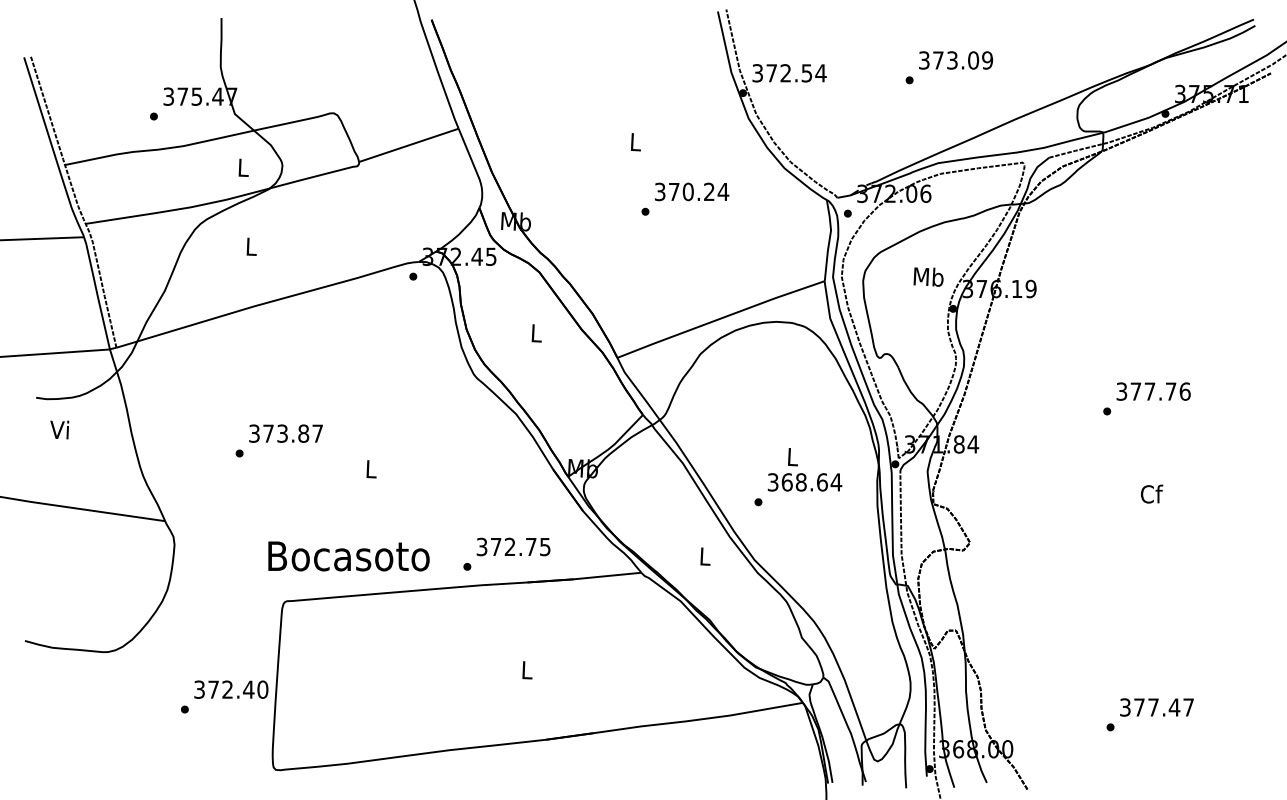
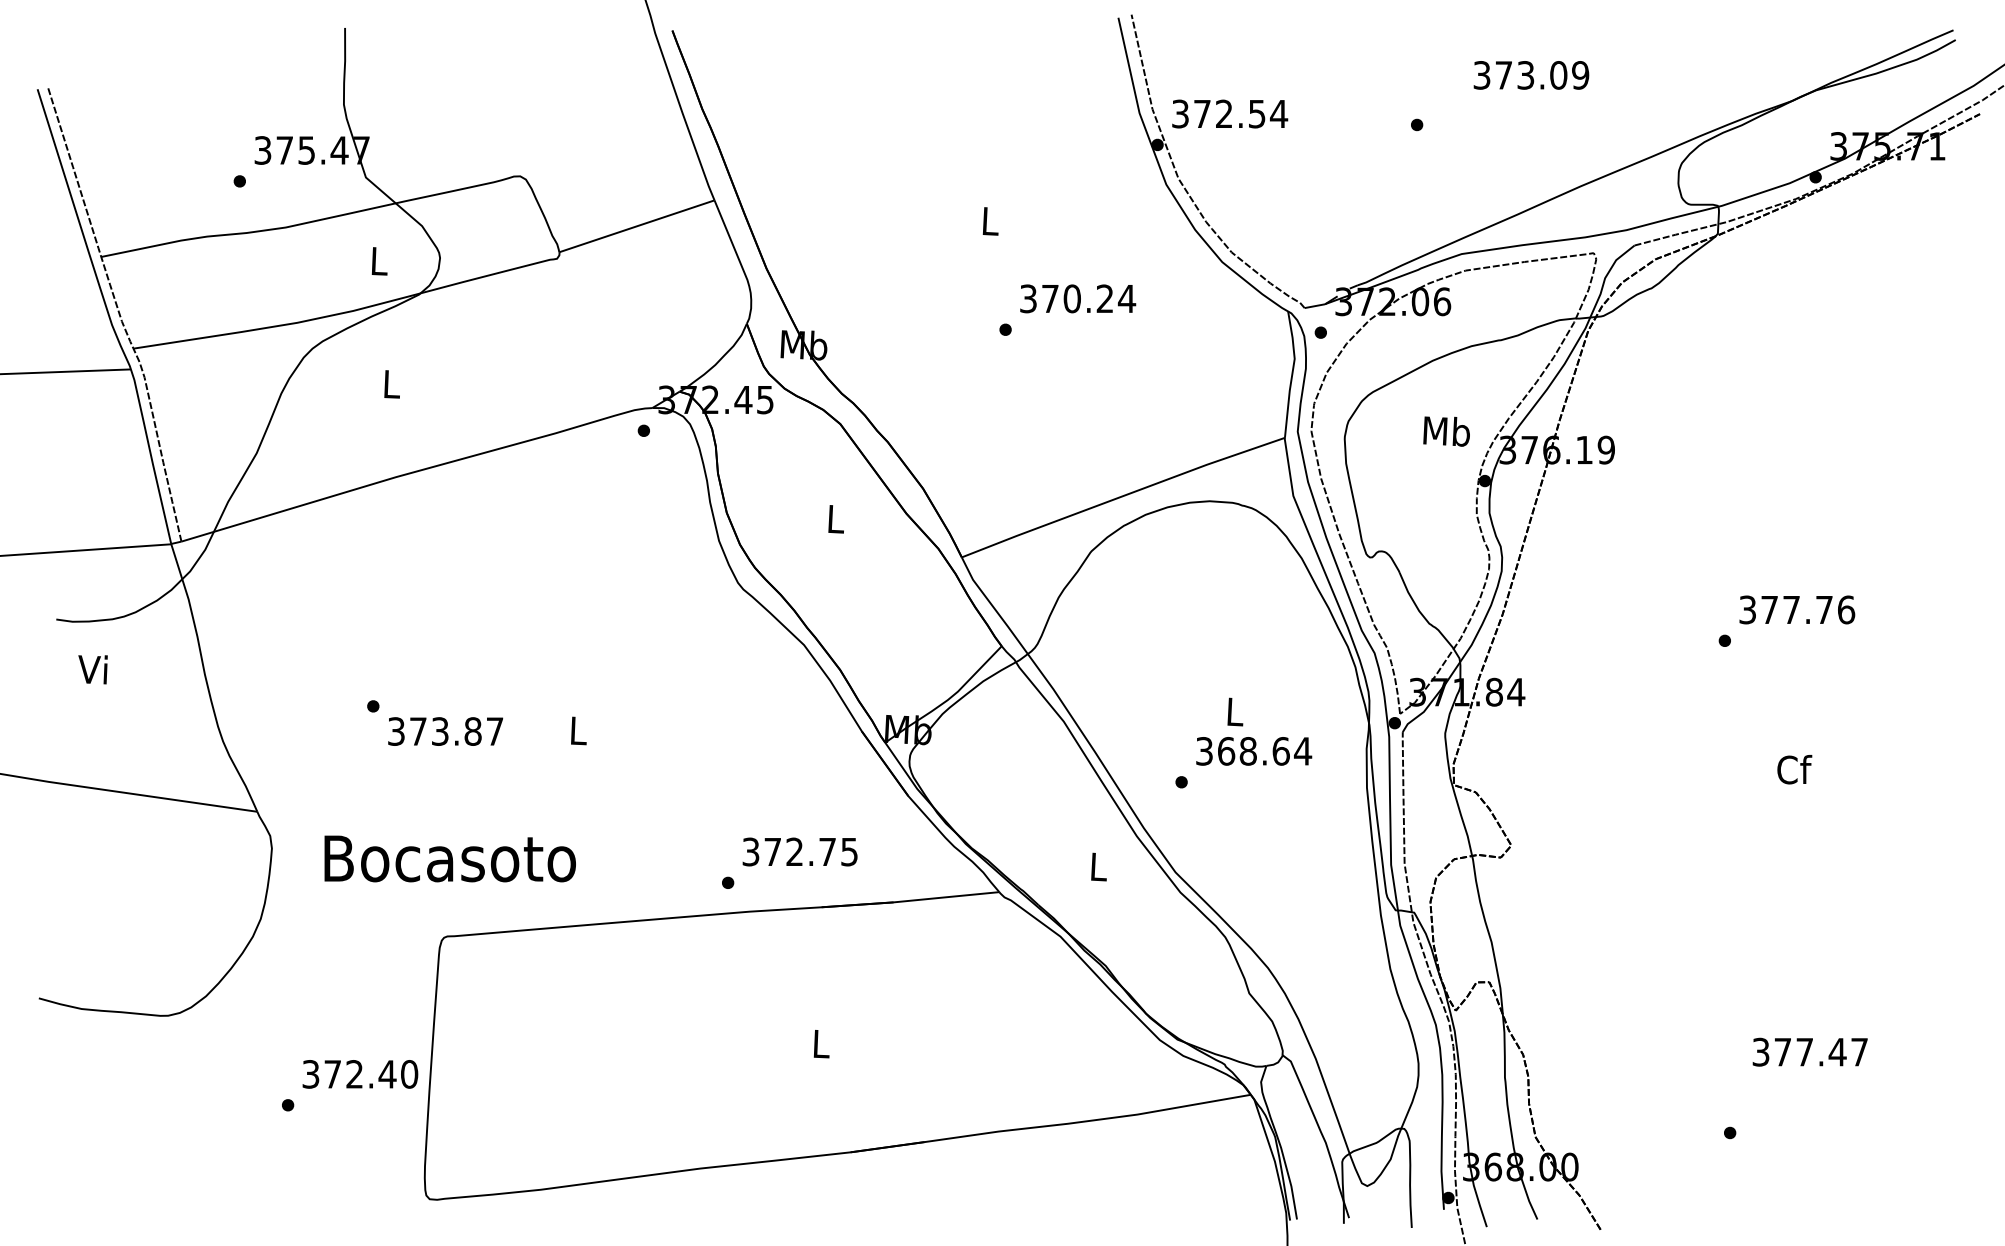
text: (956, 60) -> (1532, 75), moved
text: (285, 433) -> (444, 731), moved
text: (348, 556) -> (449, 859), moved
text: (1156, 707) -> (1809, 1052), moved

